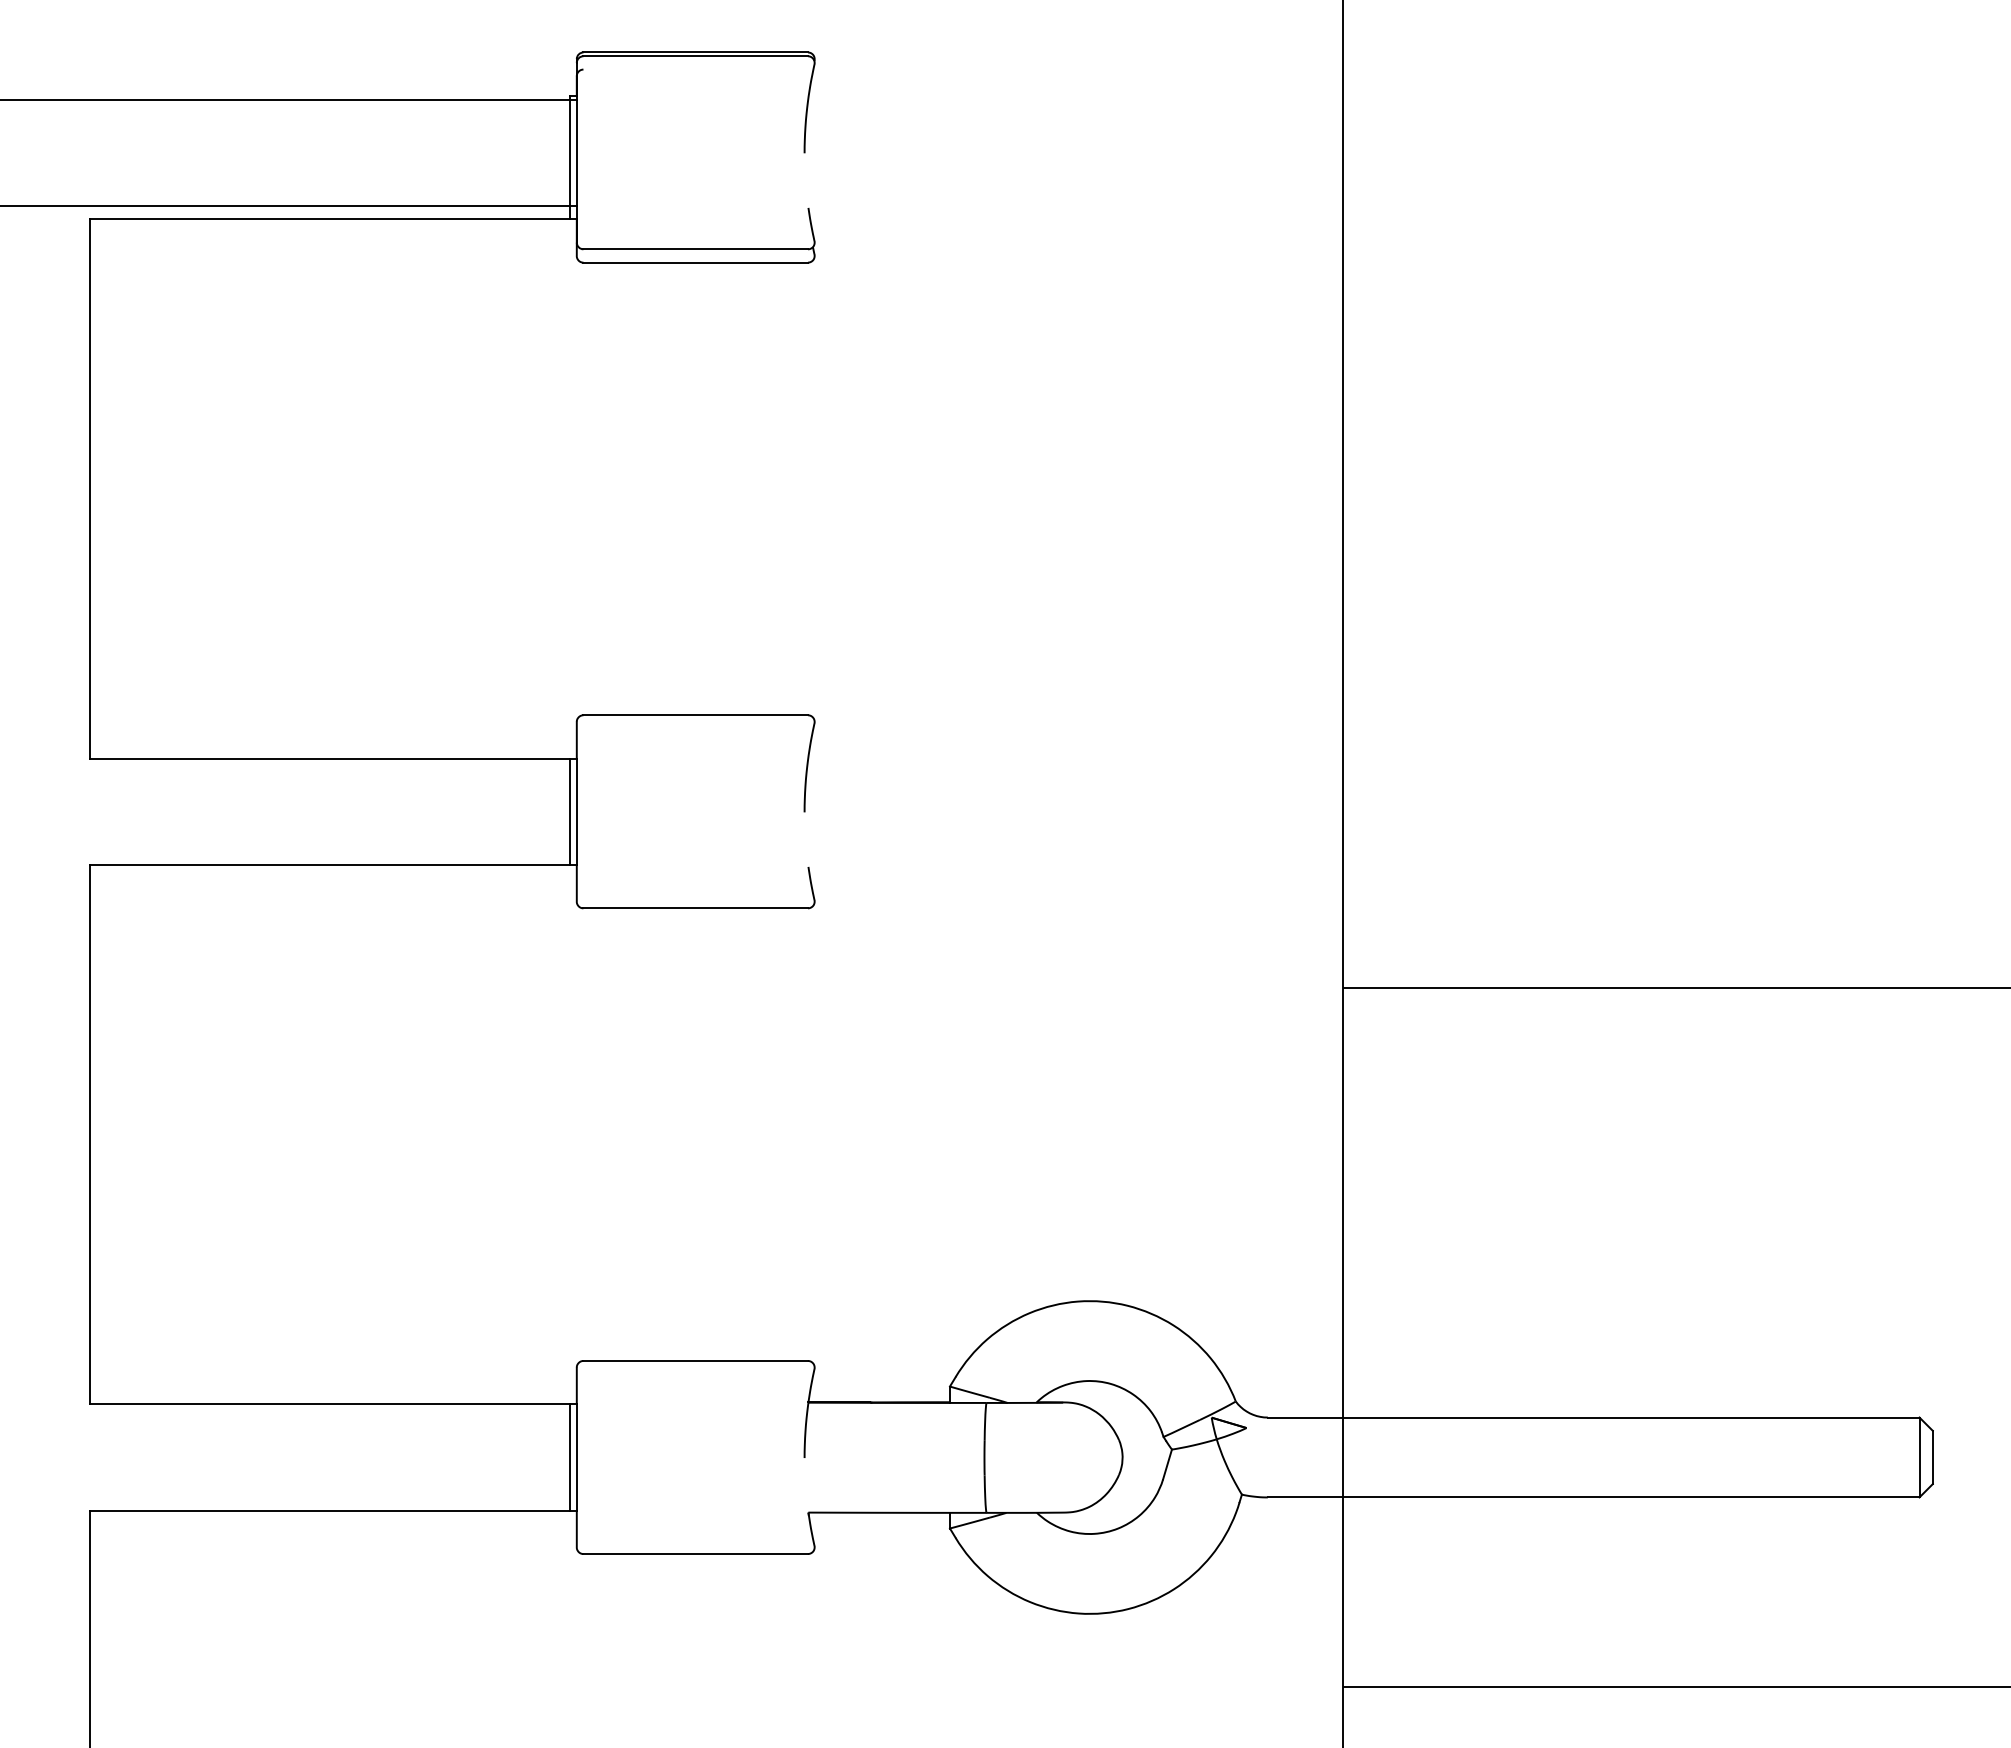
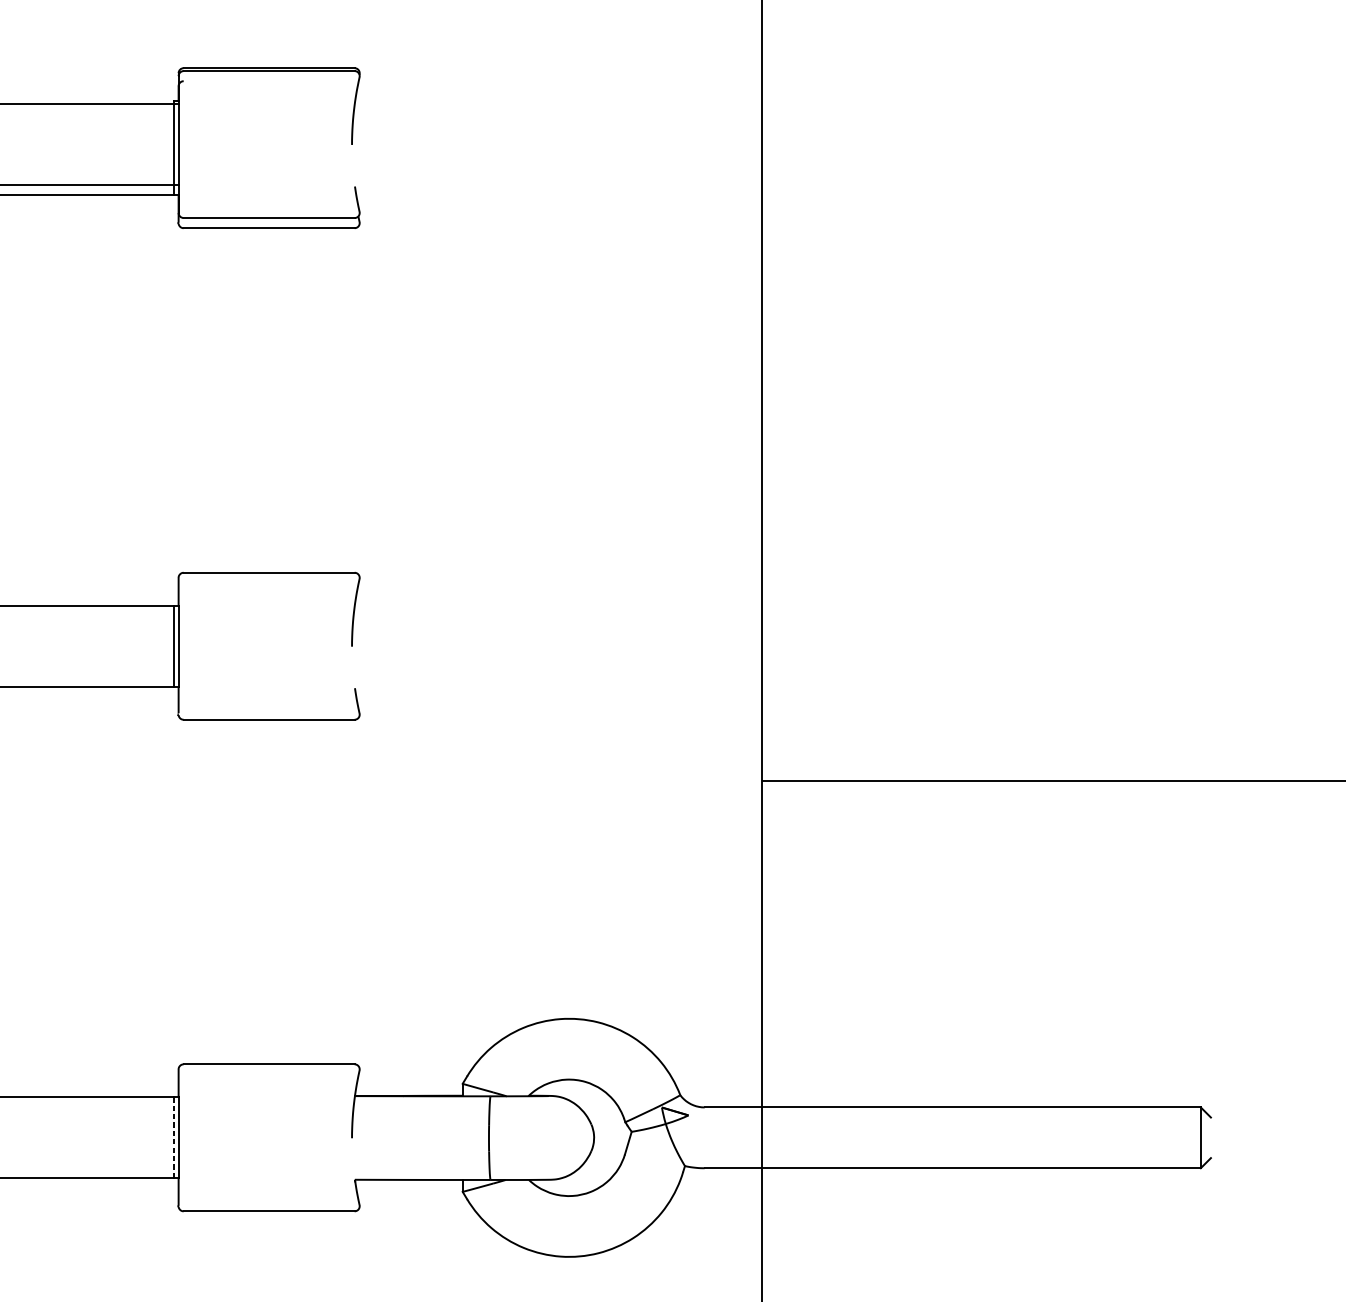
line: (570, 1457) -> (173, 1137), solid -> dashed
line: (1932, 1457) -> (1210, 1137), removed

